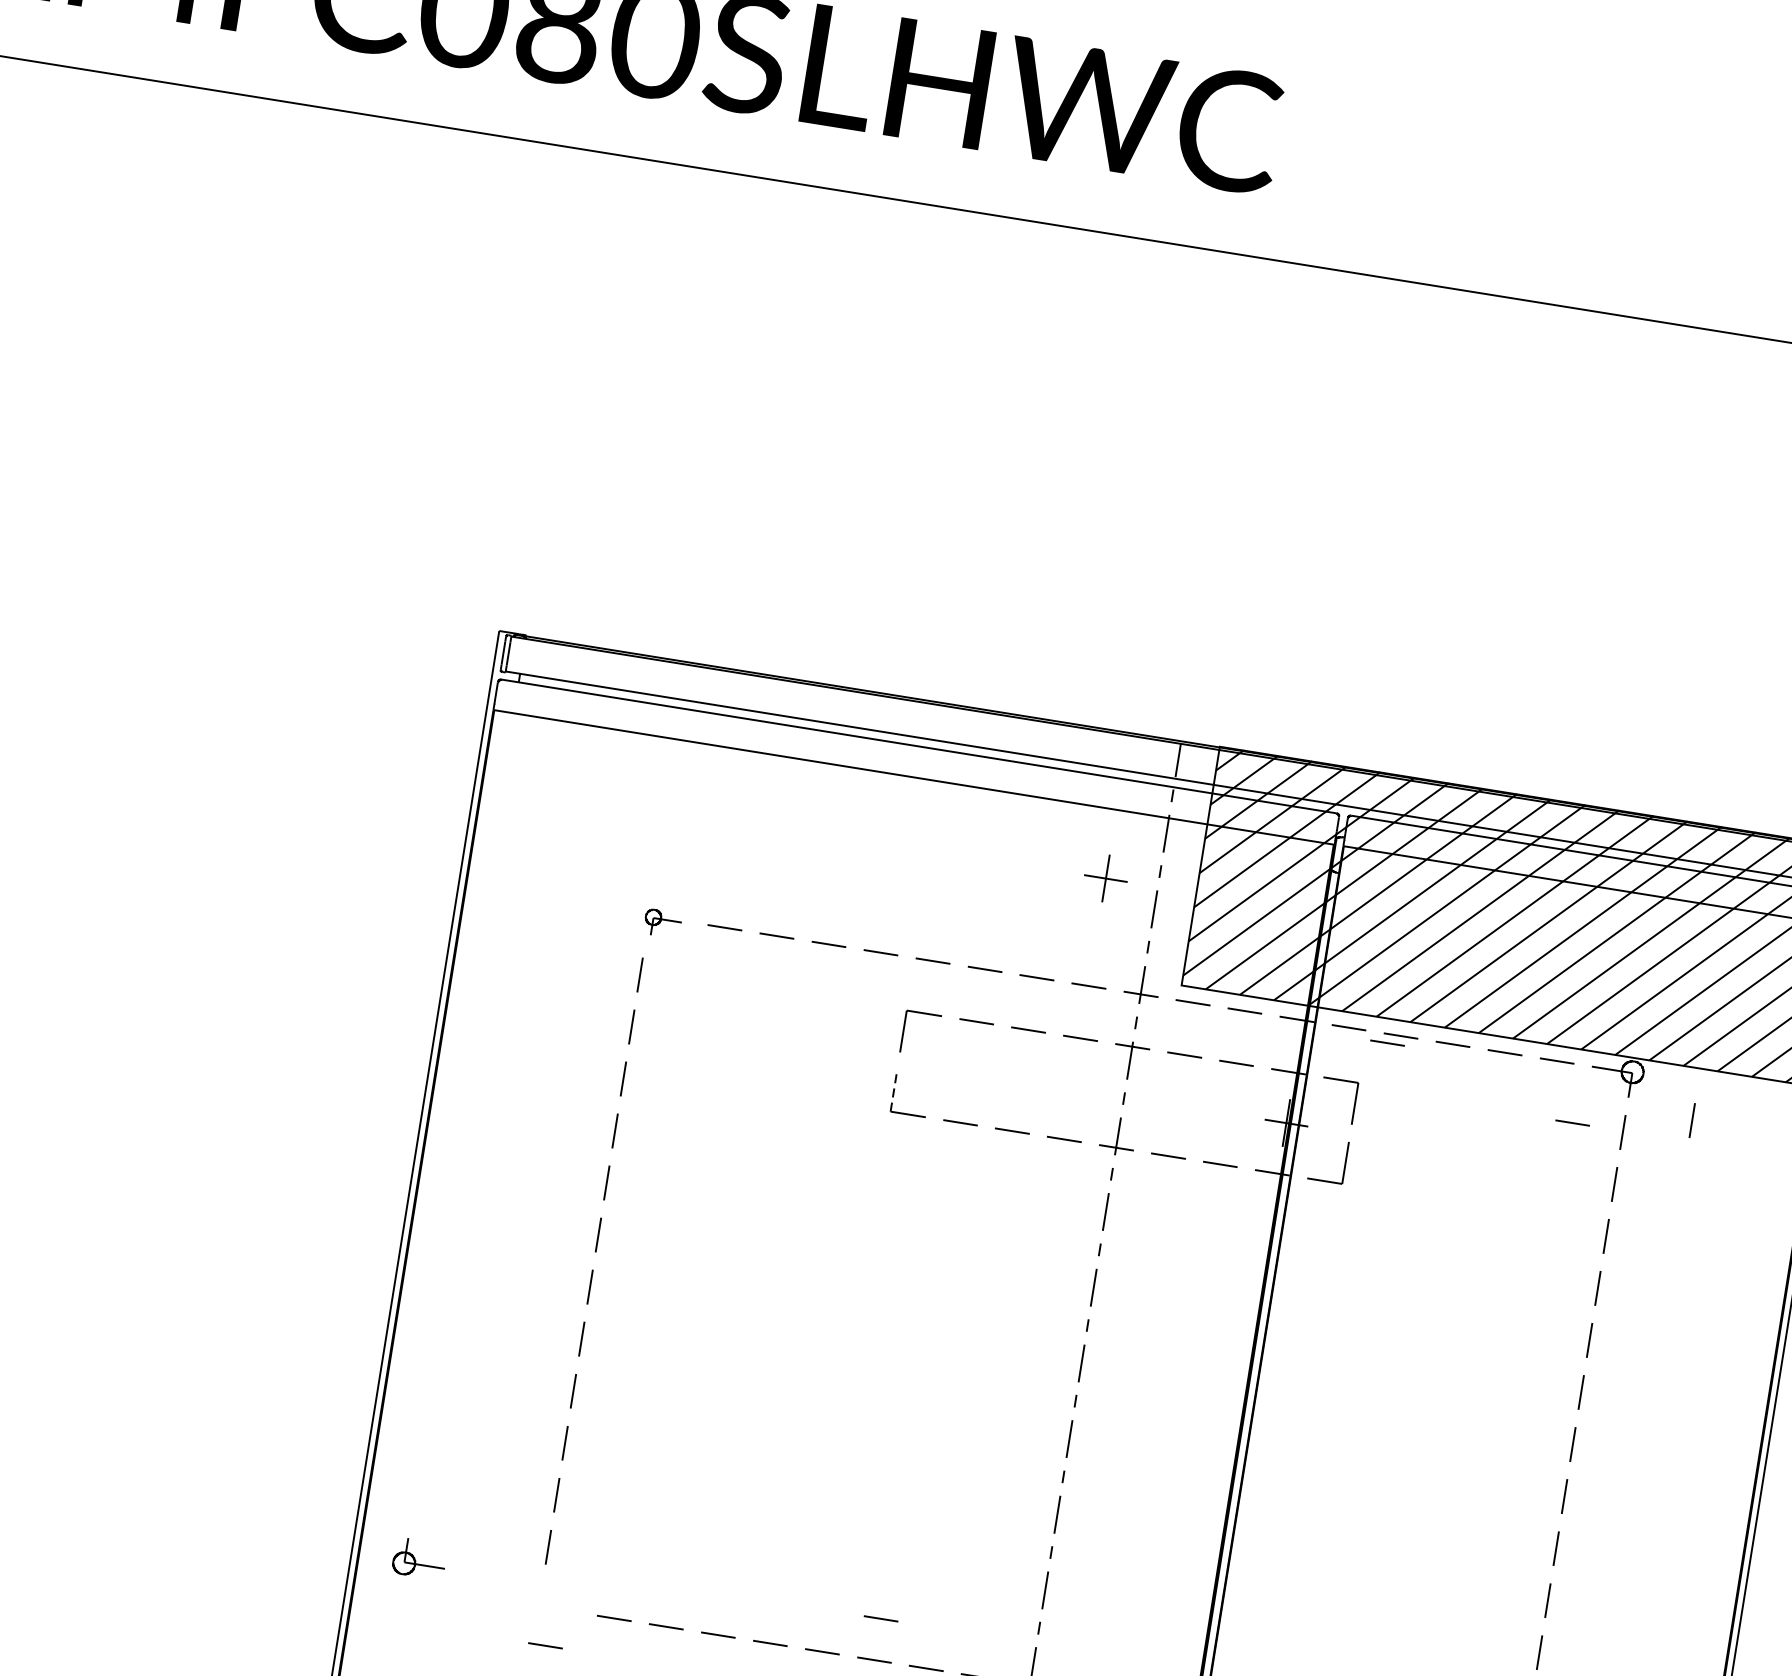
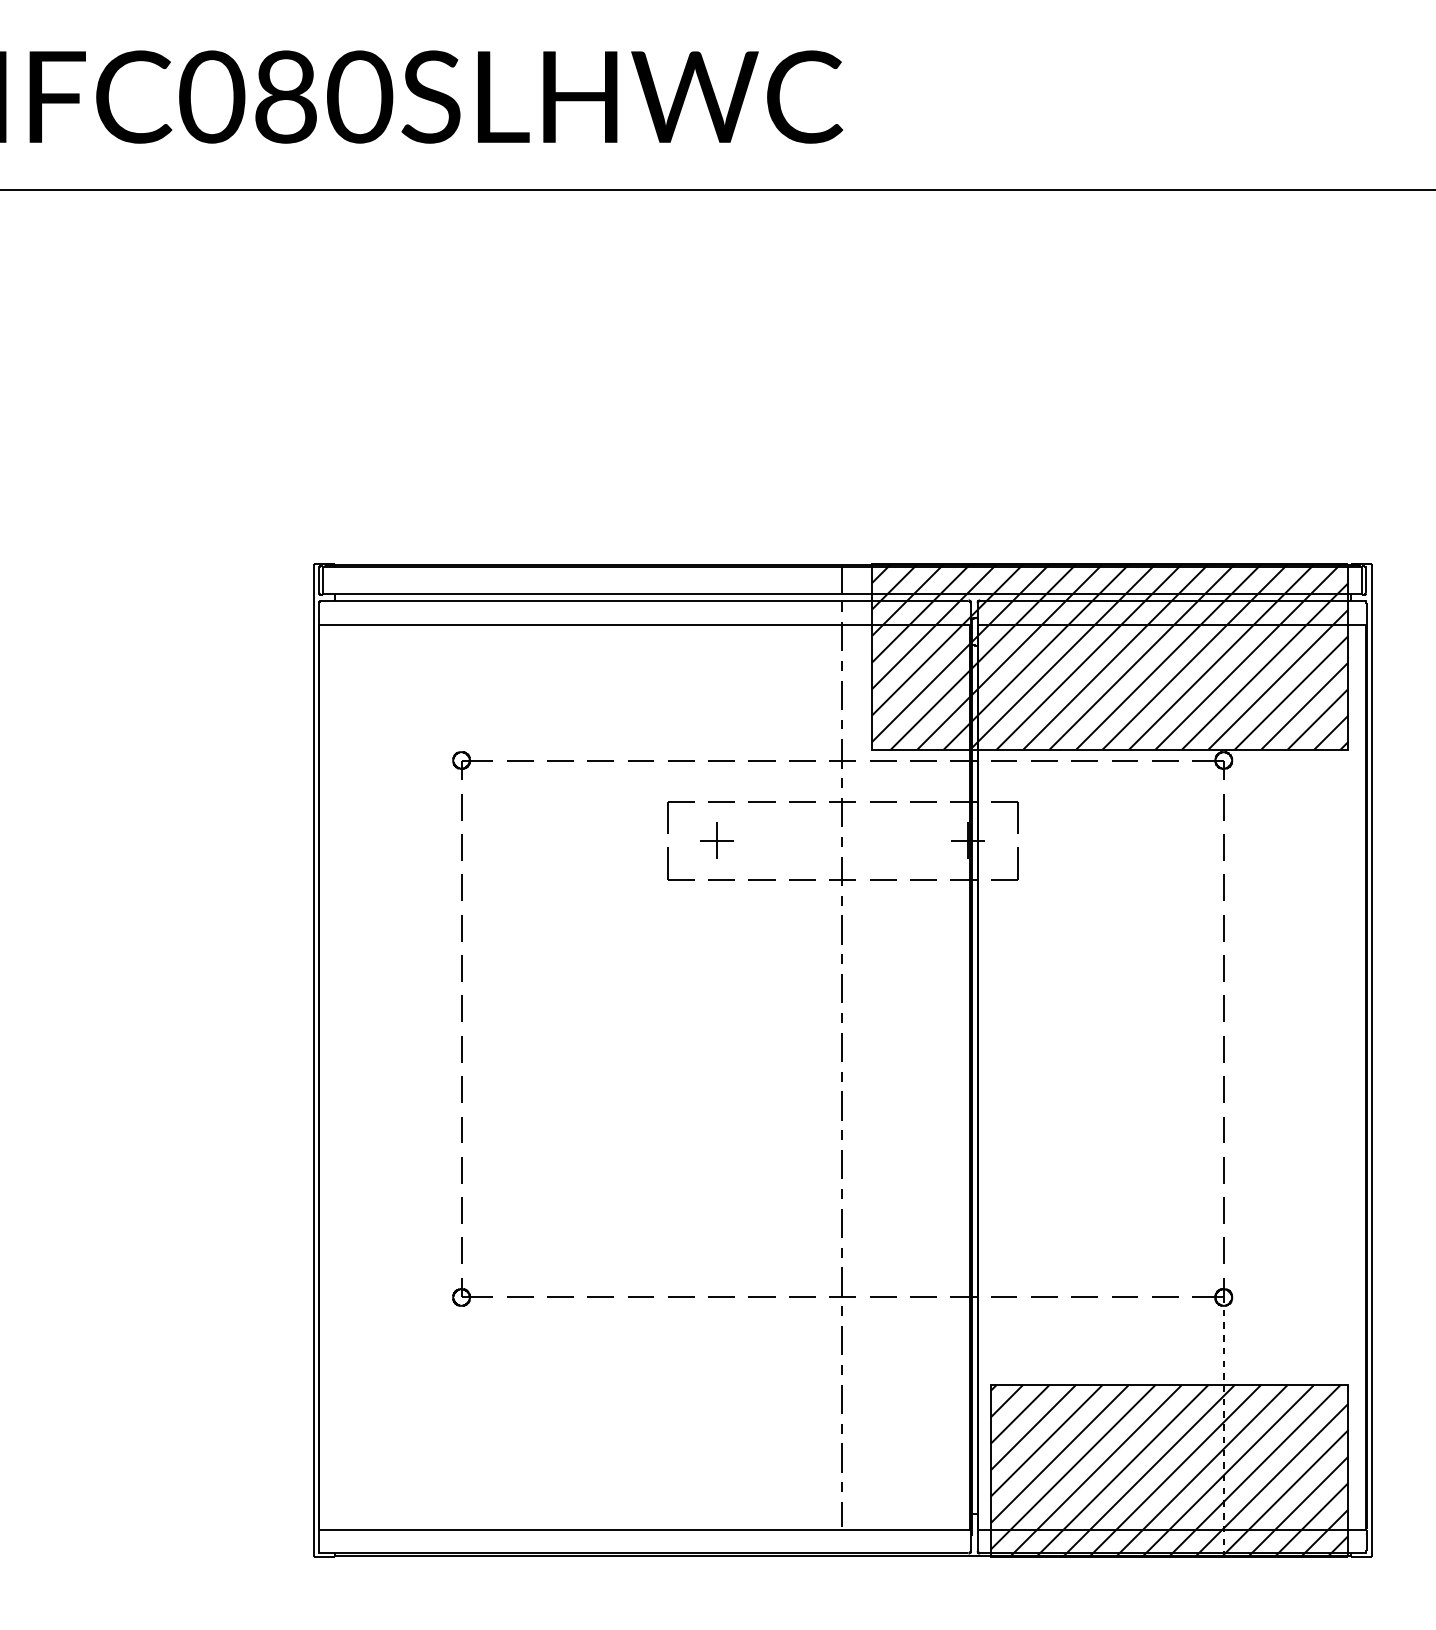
part: (1105, 877) -> (716, 840), moved
part: (662, 923) -> (472, 765), size x1.43
line: (1387, 1042) -> (1034, 767), removed
line: (893, 1090) -> (667, 863), dashed -> solid
line: (1692, 1120) -> (1274, 789), removed
line: (1572, 1122) -> (1184, 805), removed
part: (419, 1559) -> (472, 1292), moved
line: (880, 1618) -> (721, 1264), removed
line: (545, 1645) -> (471, 1325), removed

